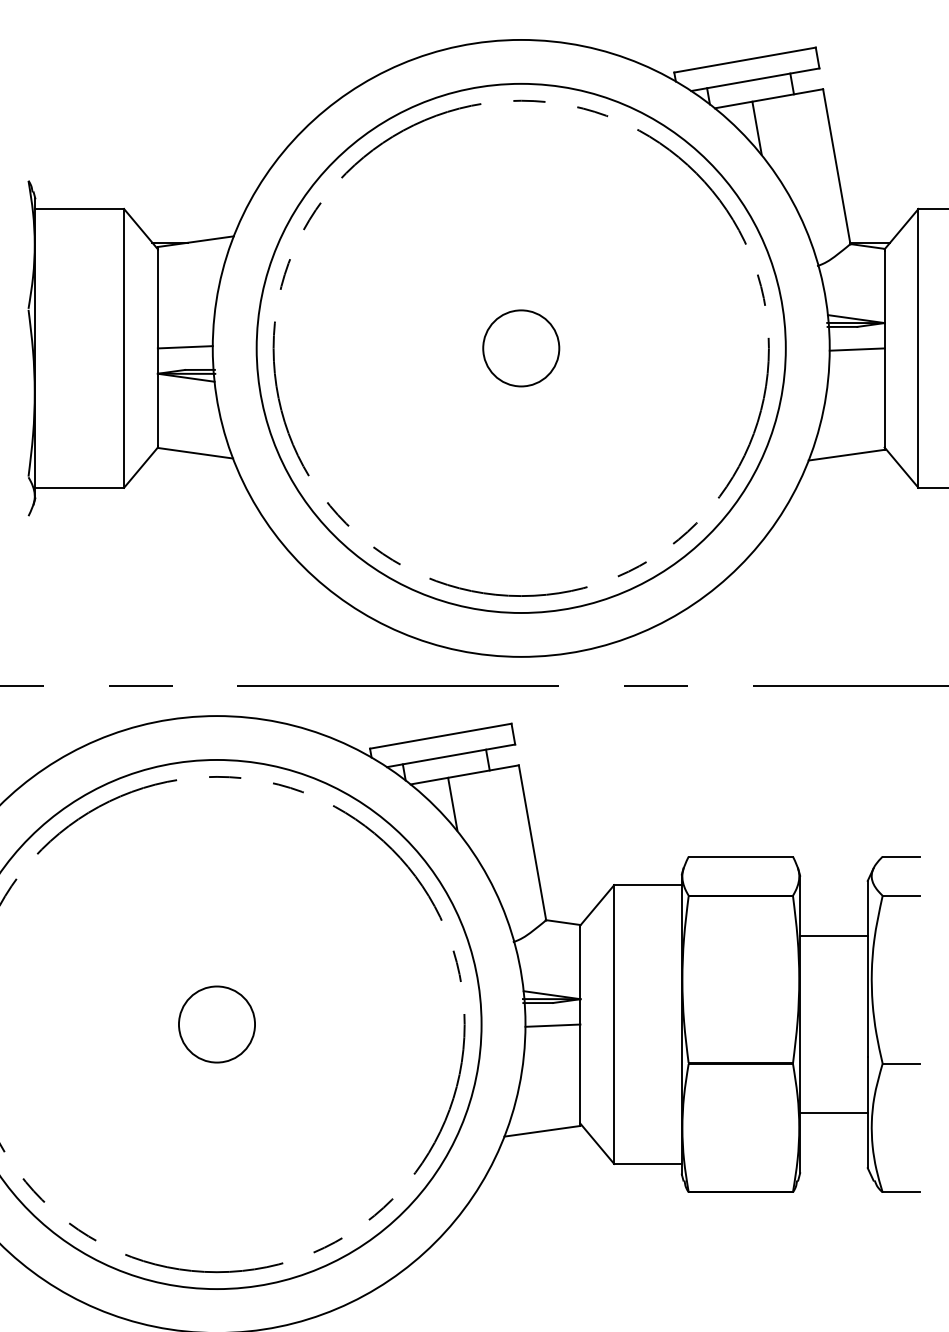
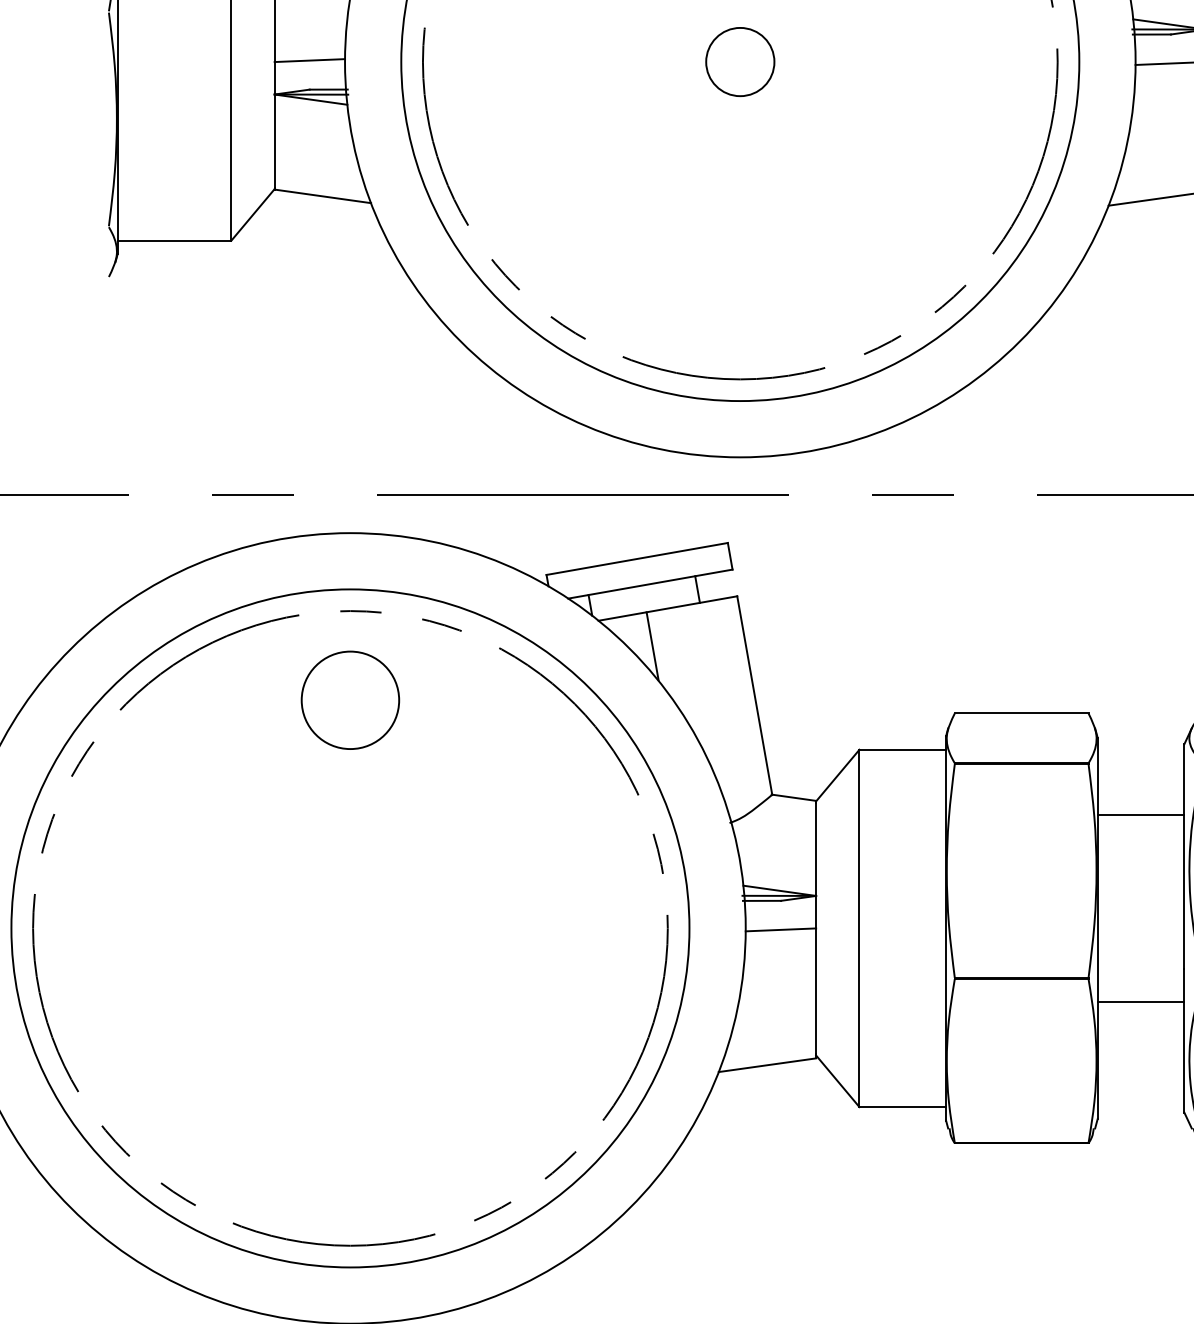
circle: (521, 348) -> (740, 62), size x0.7
circle: (216, 1024) -> (349, 700), moved
line: (833, 1113) -> (1140, 1002), moved

